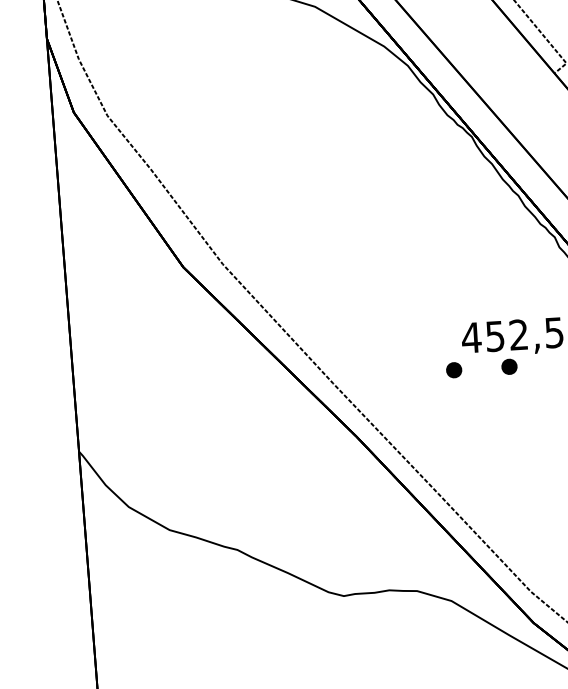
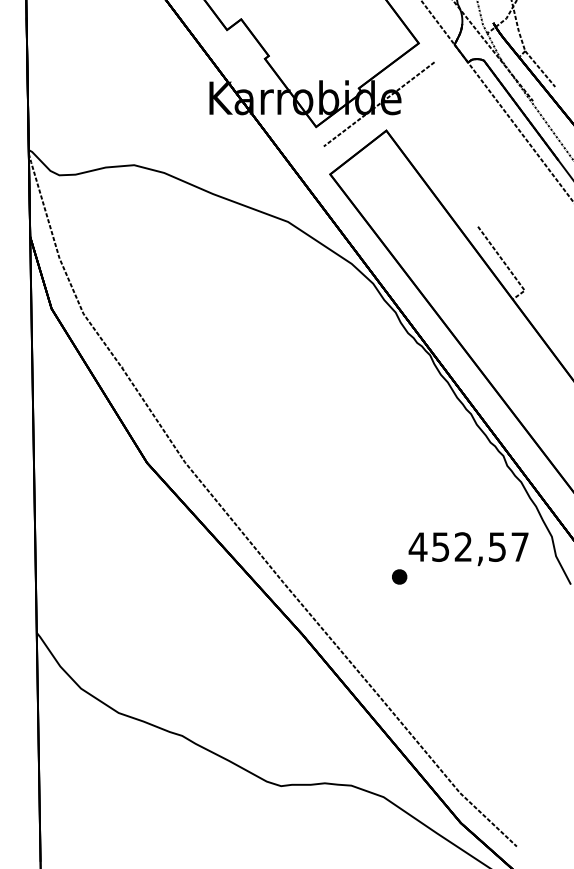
part: (509, 366) -> (452, 576), removed

